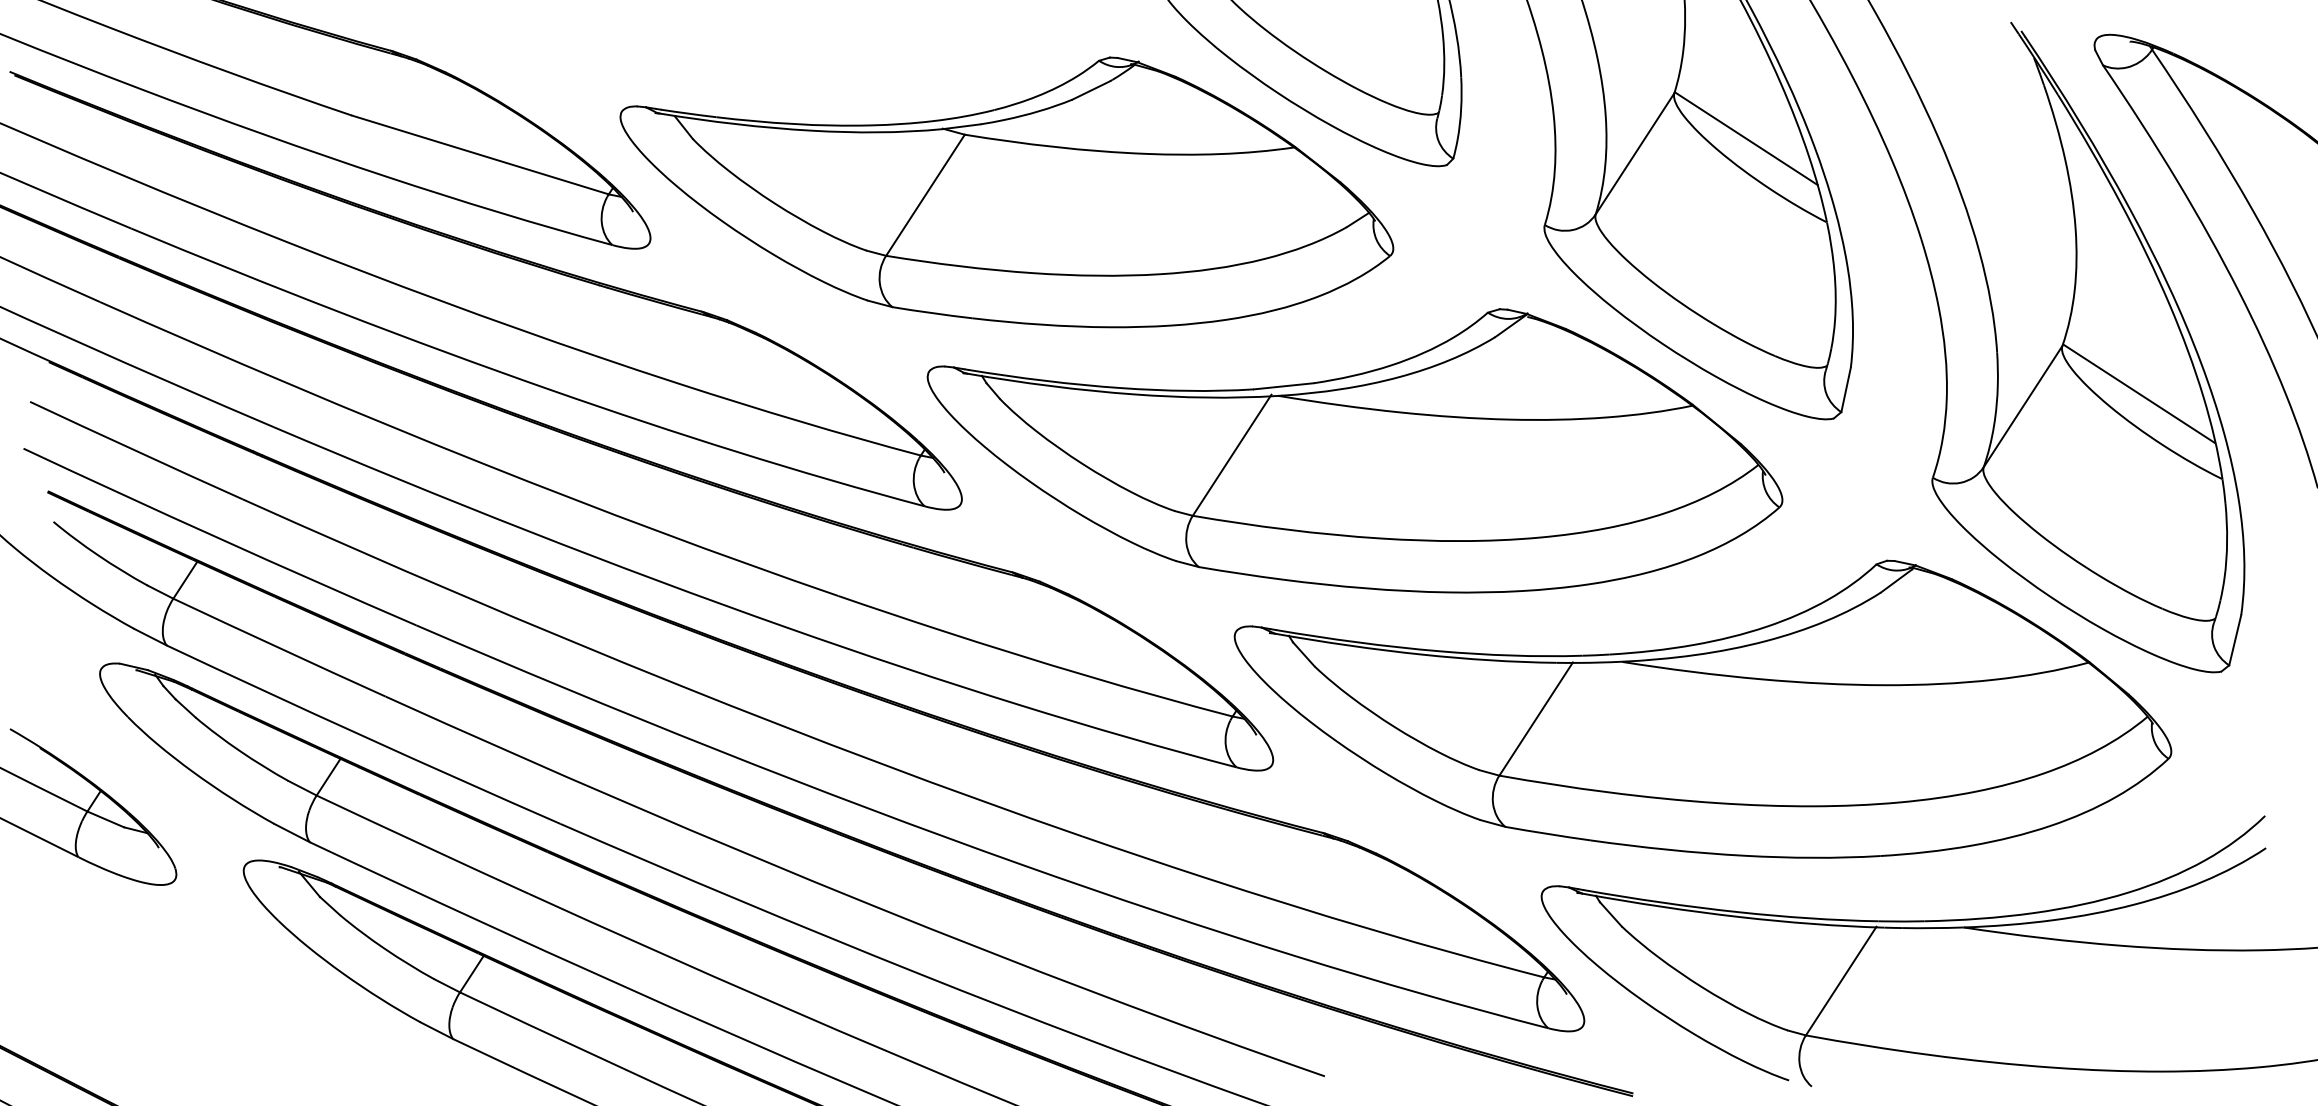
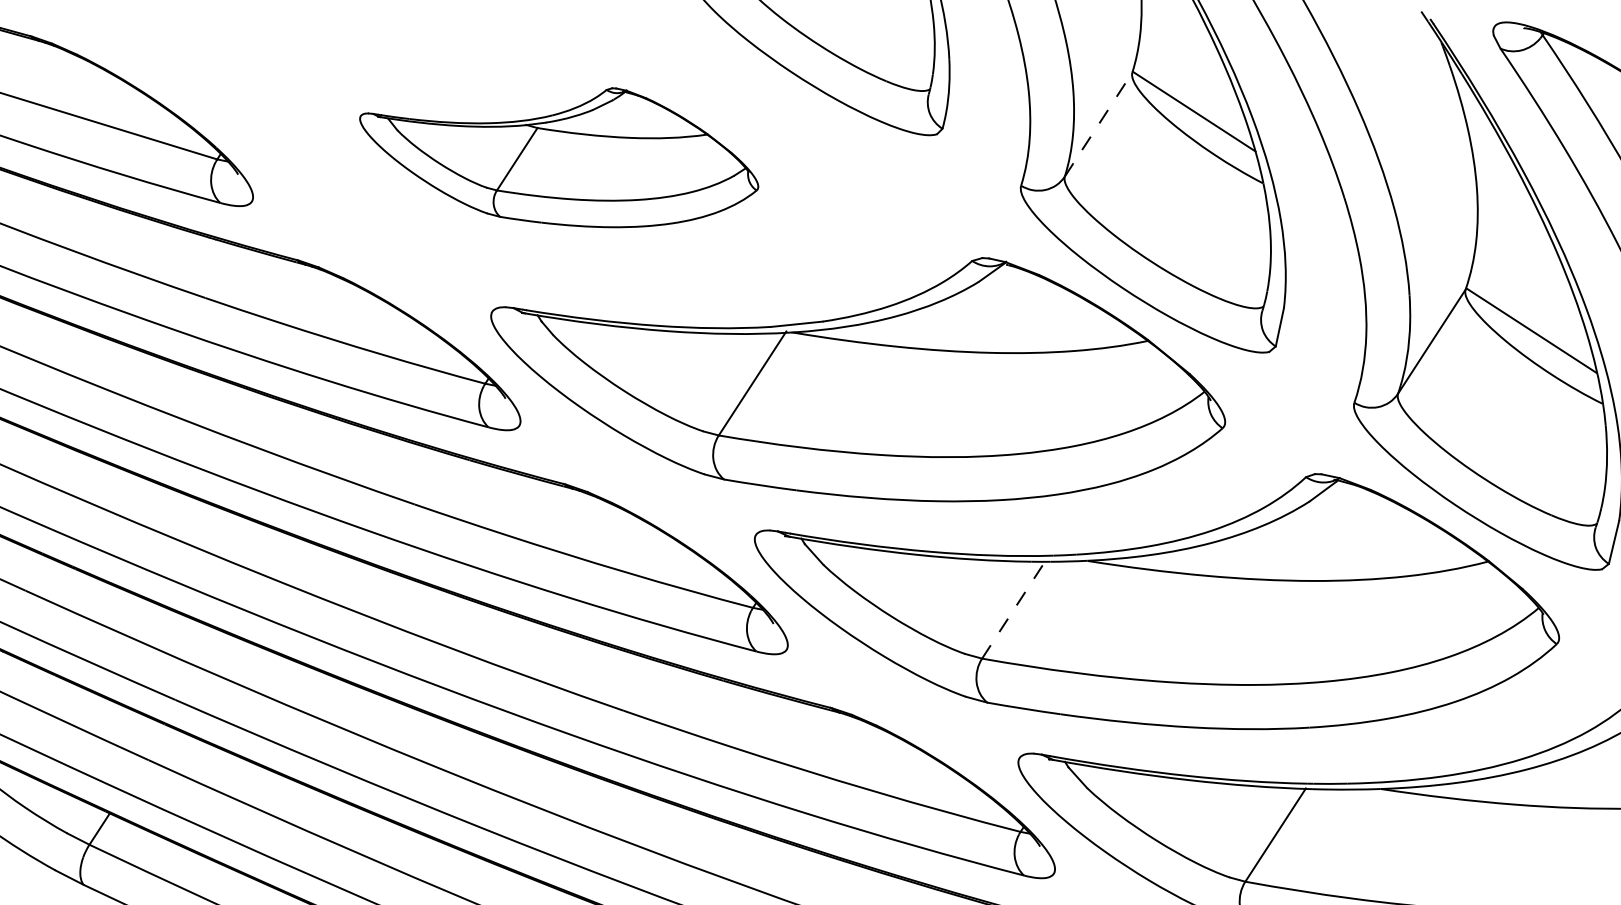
line: (1635, 153) -> (1098, 124), solid -> dashed
part: (1006, 192) -> (558, 157), size x0.6
line: (1536, 718) -> (1013, 609), solid -> dashed

